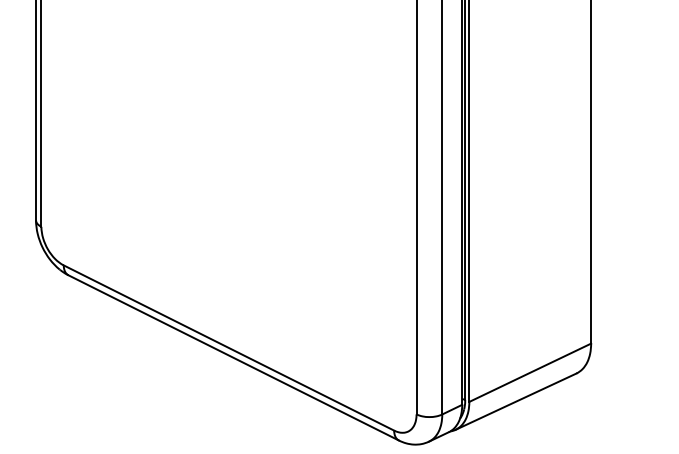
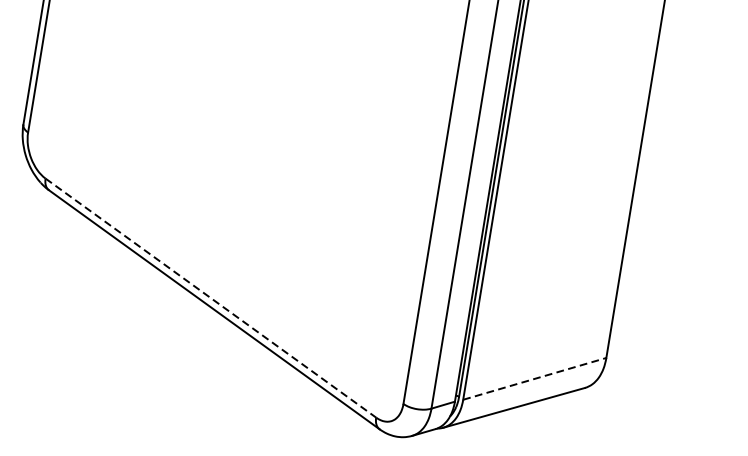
line: (228, 348) -> (210, 298), solid -> dashed
line: (530, 372) -> (535, 378), solid -> dashed

